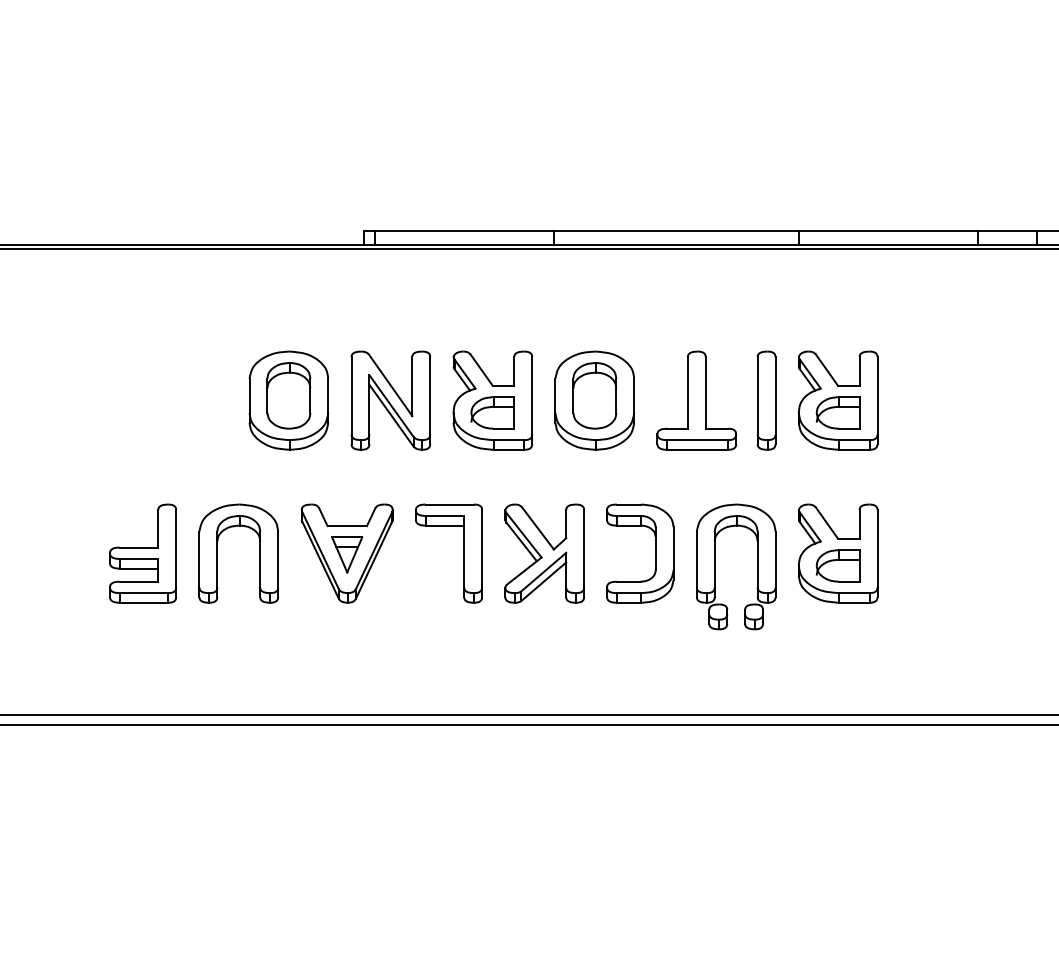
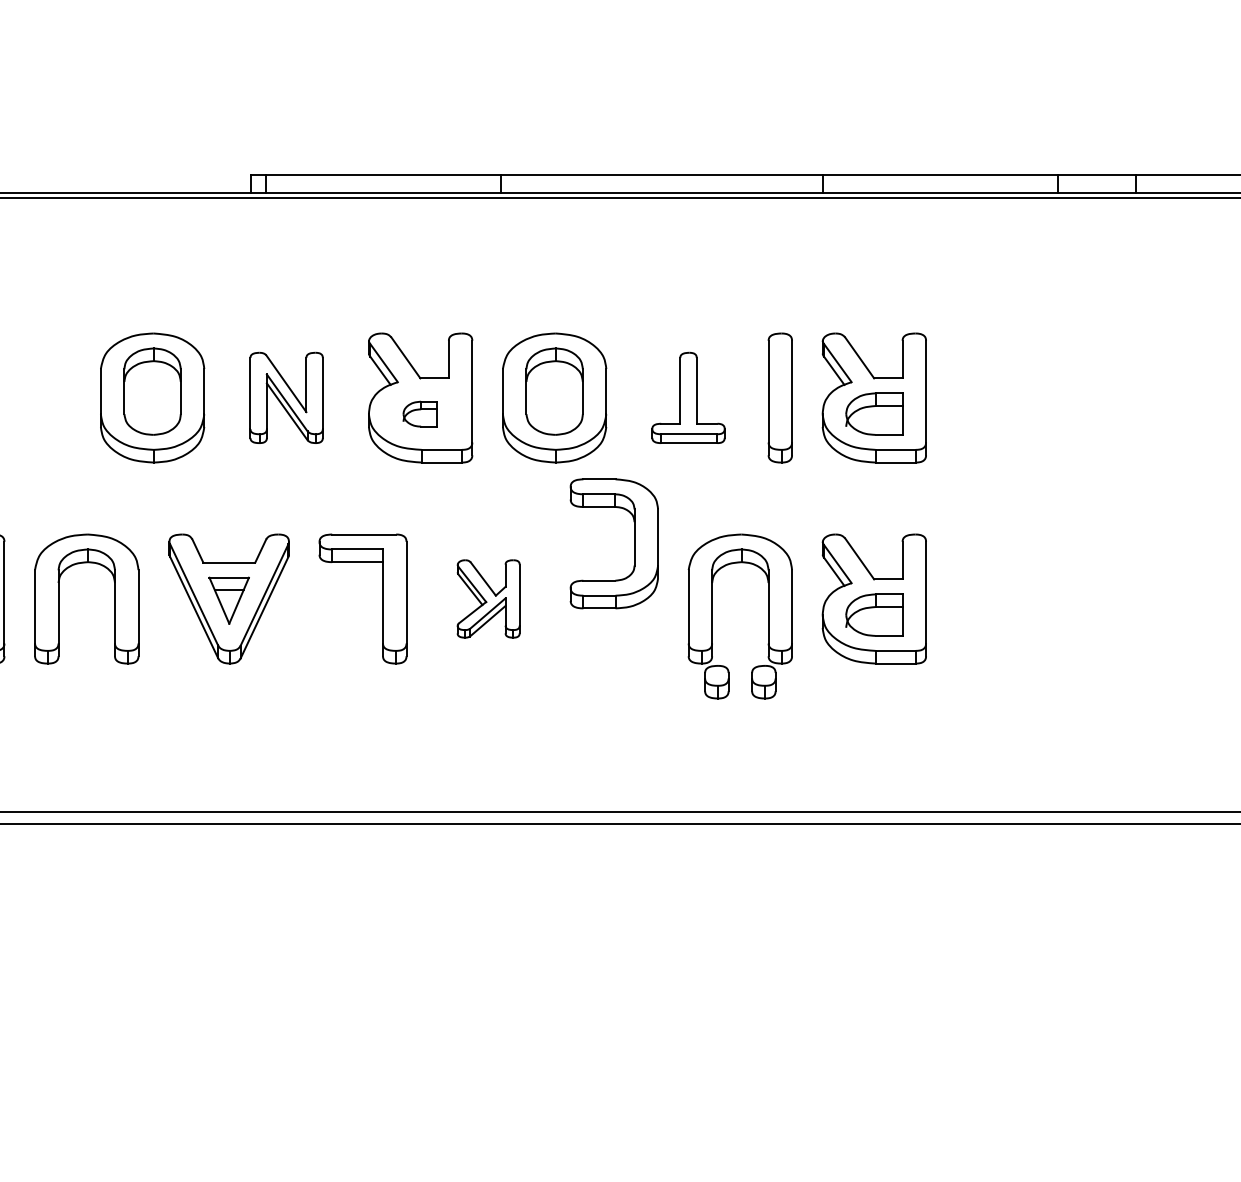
part: (390, 400) -> (286, 397), size x0.7
part: (696, 400) -> (688, 397), size x0.7
part: (492, 412) -> (420, 413), size x0.6
part: (544, 553) -> (488, 598), size x0.6
part: (655, 553) -> (634, 543), moved

